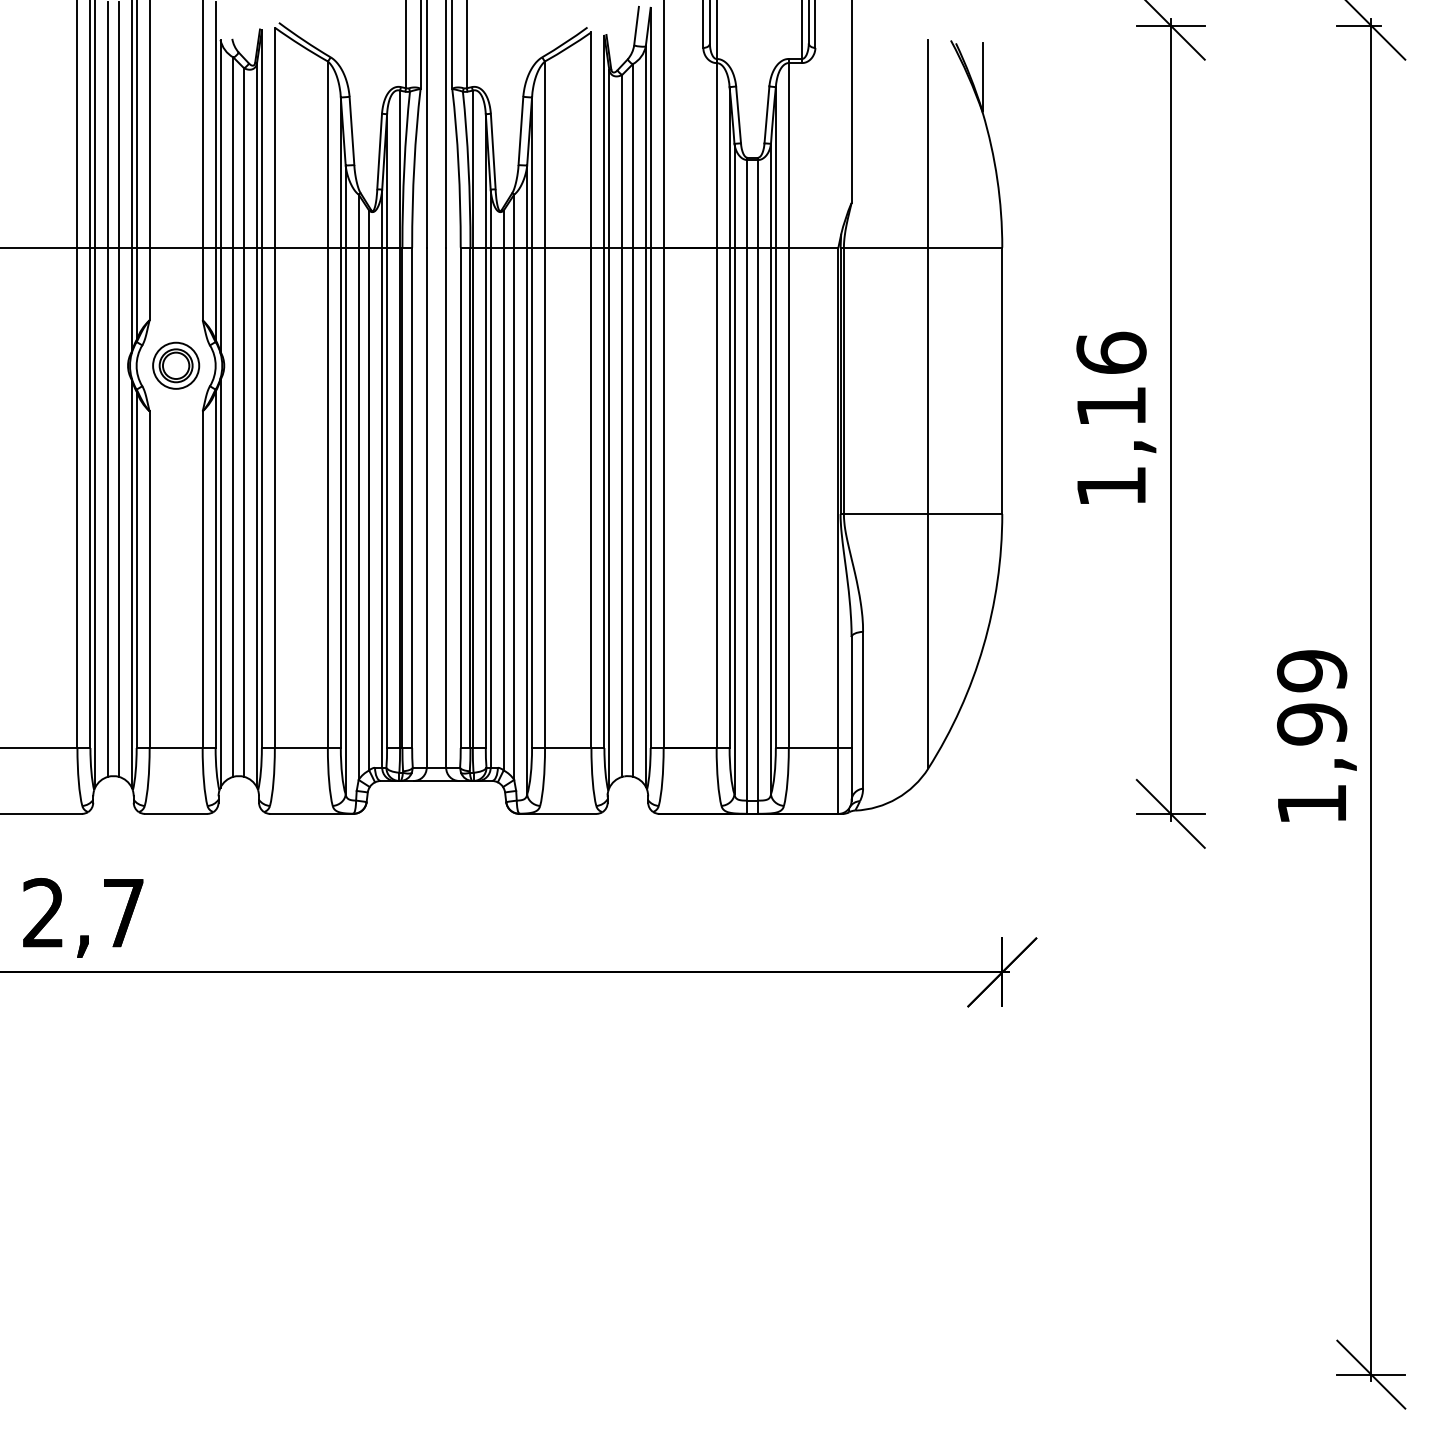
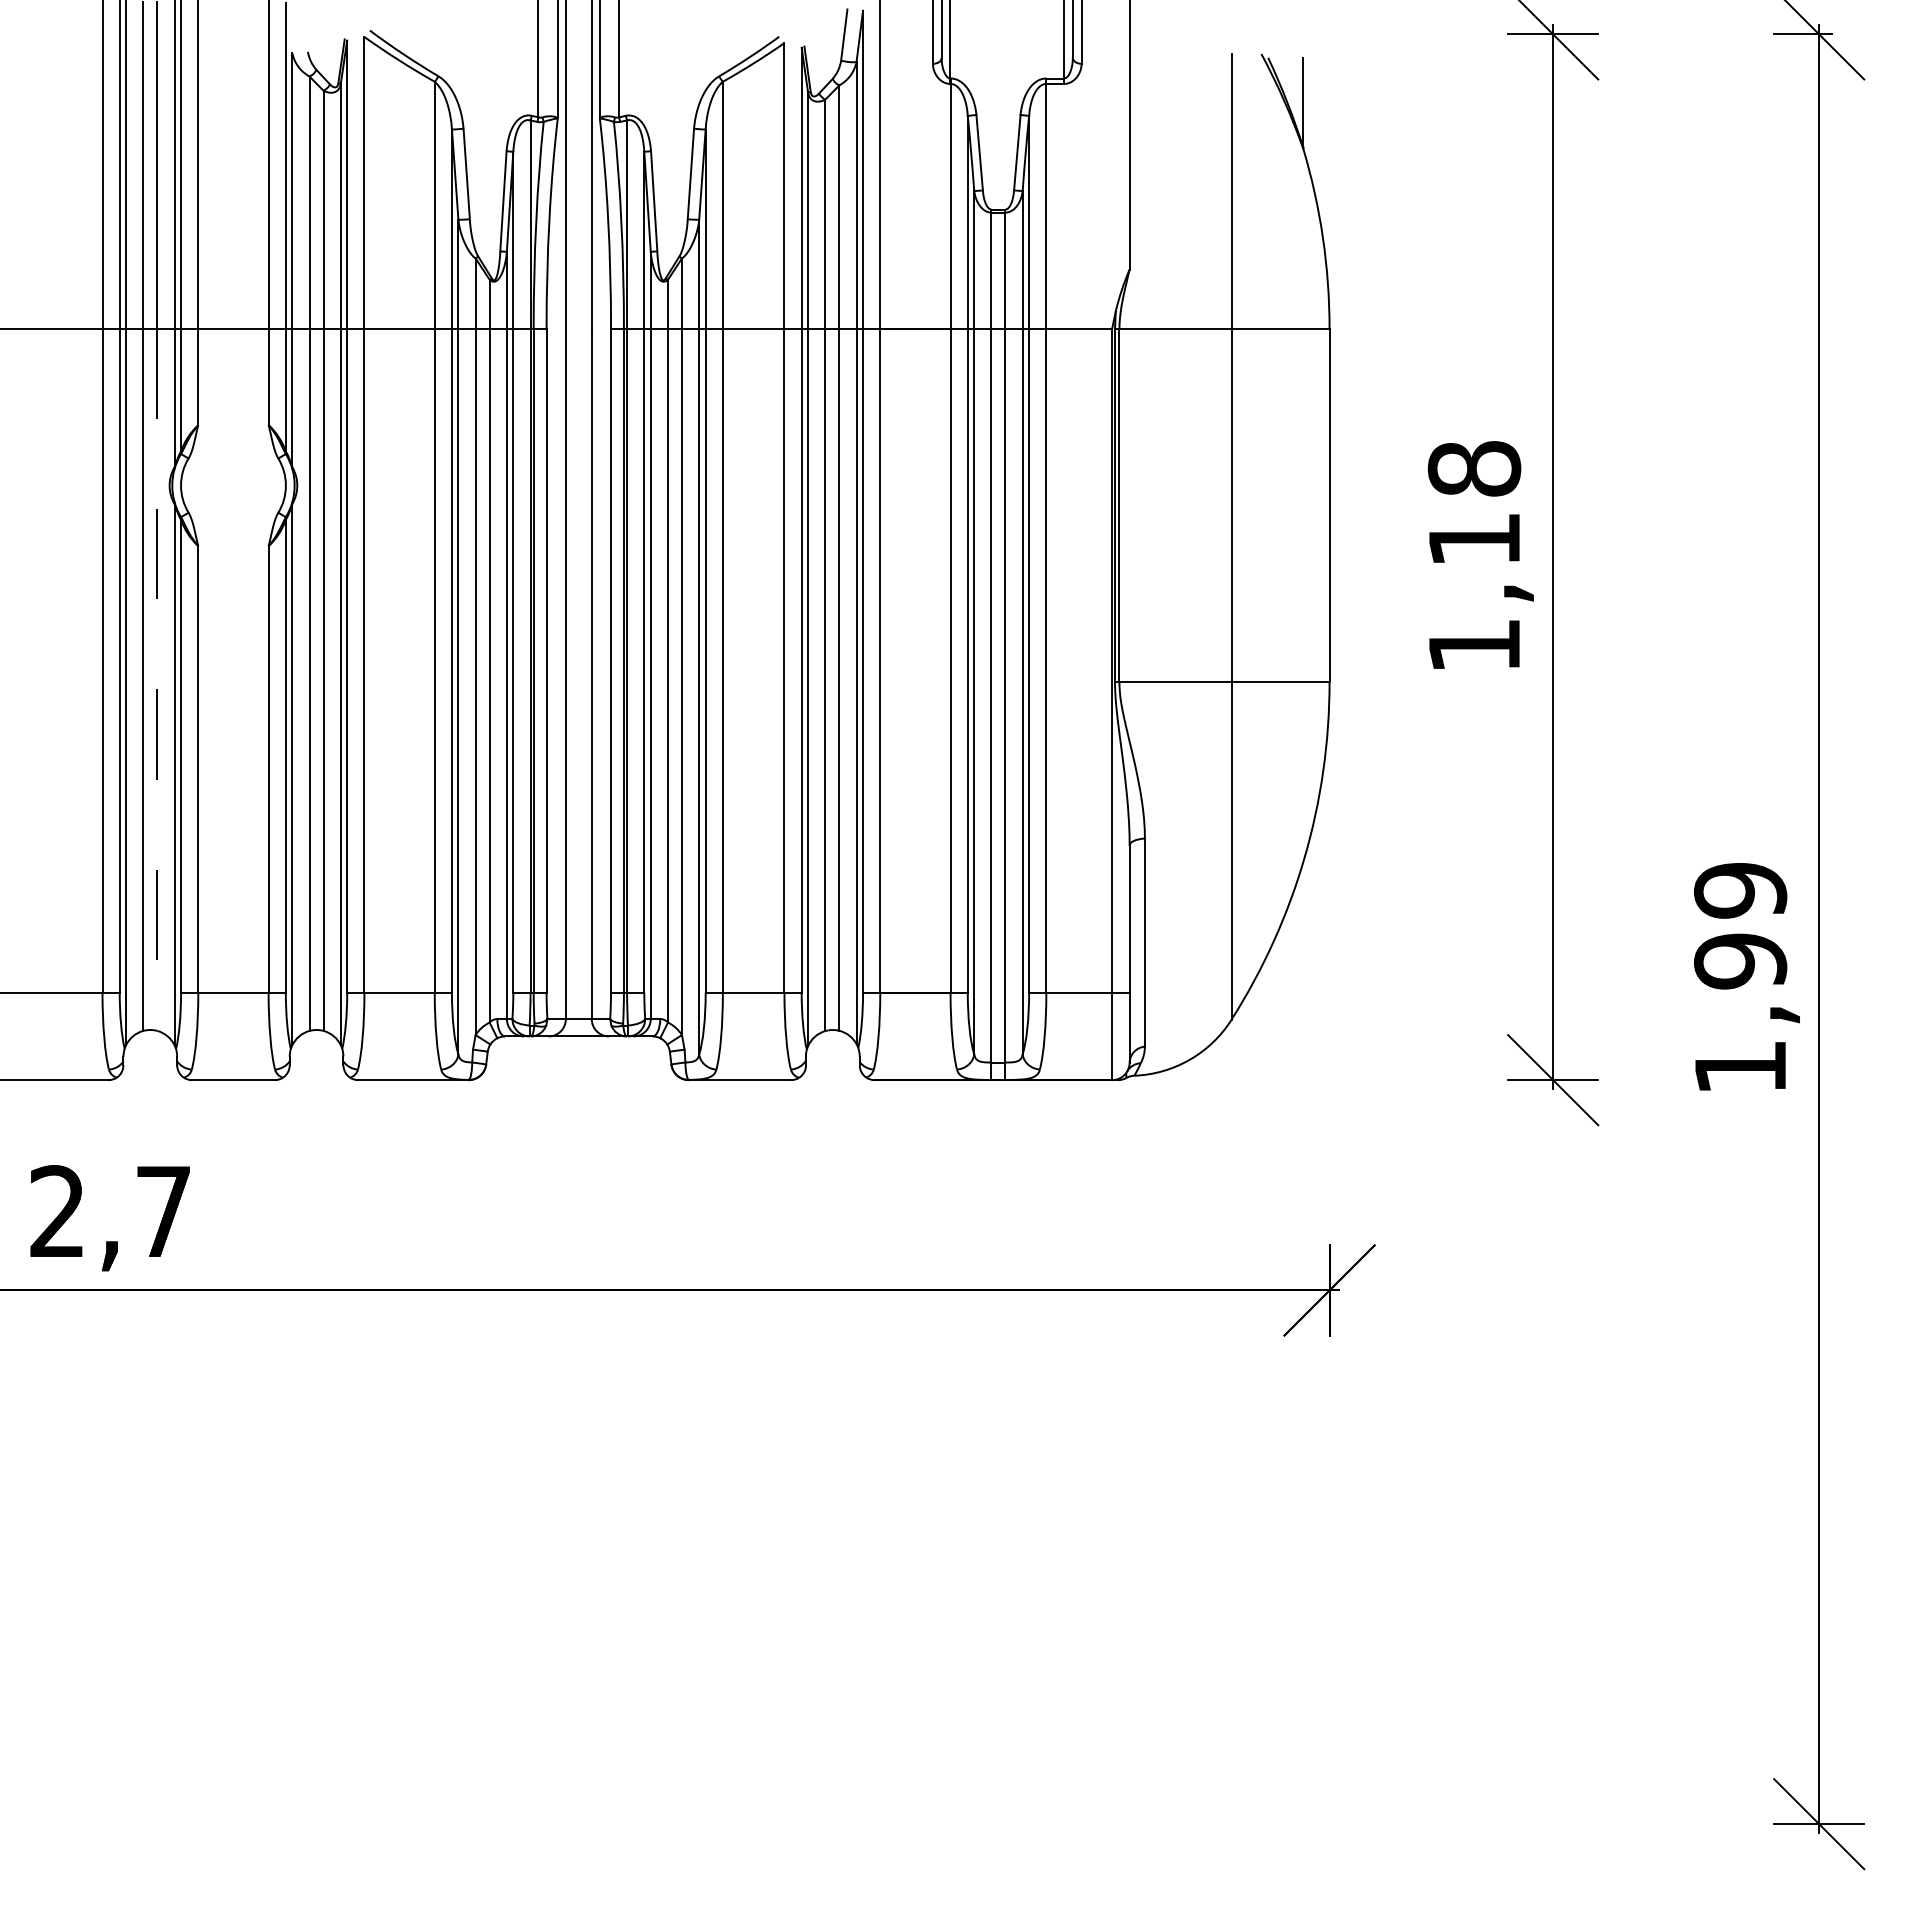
text: (1111, 352) -> (1474, 468), 1,16 -> 1,18
part: (176, 365) -> (233, 485), removed
line: (118, 512) -> (157, 680), solid -> dashed

